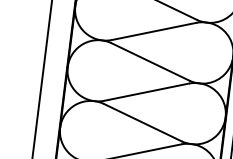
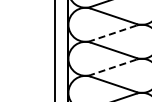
line: (153, 31) -> (113, 33), solid -> dashed
line: (146, 92) -> (113, 67), solid -> dashed

